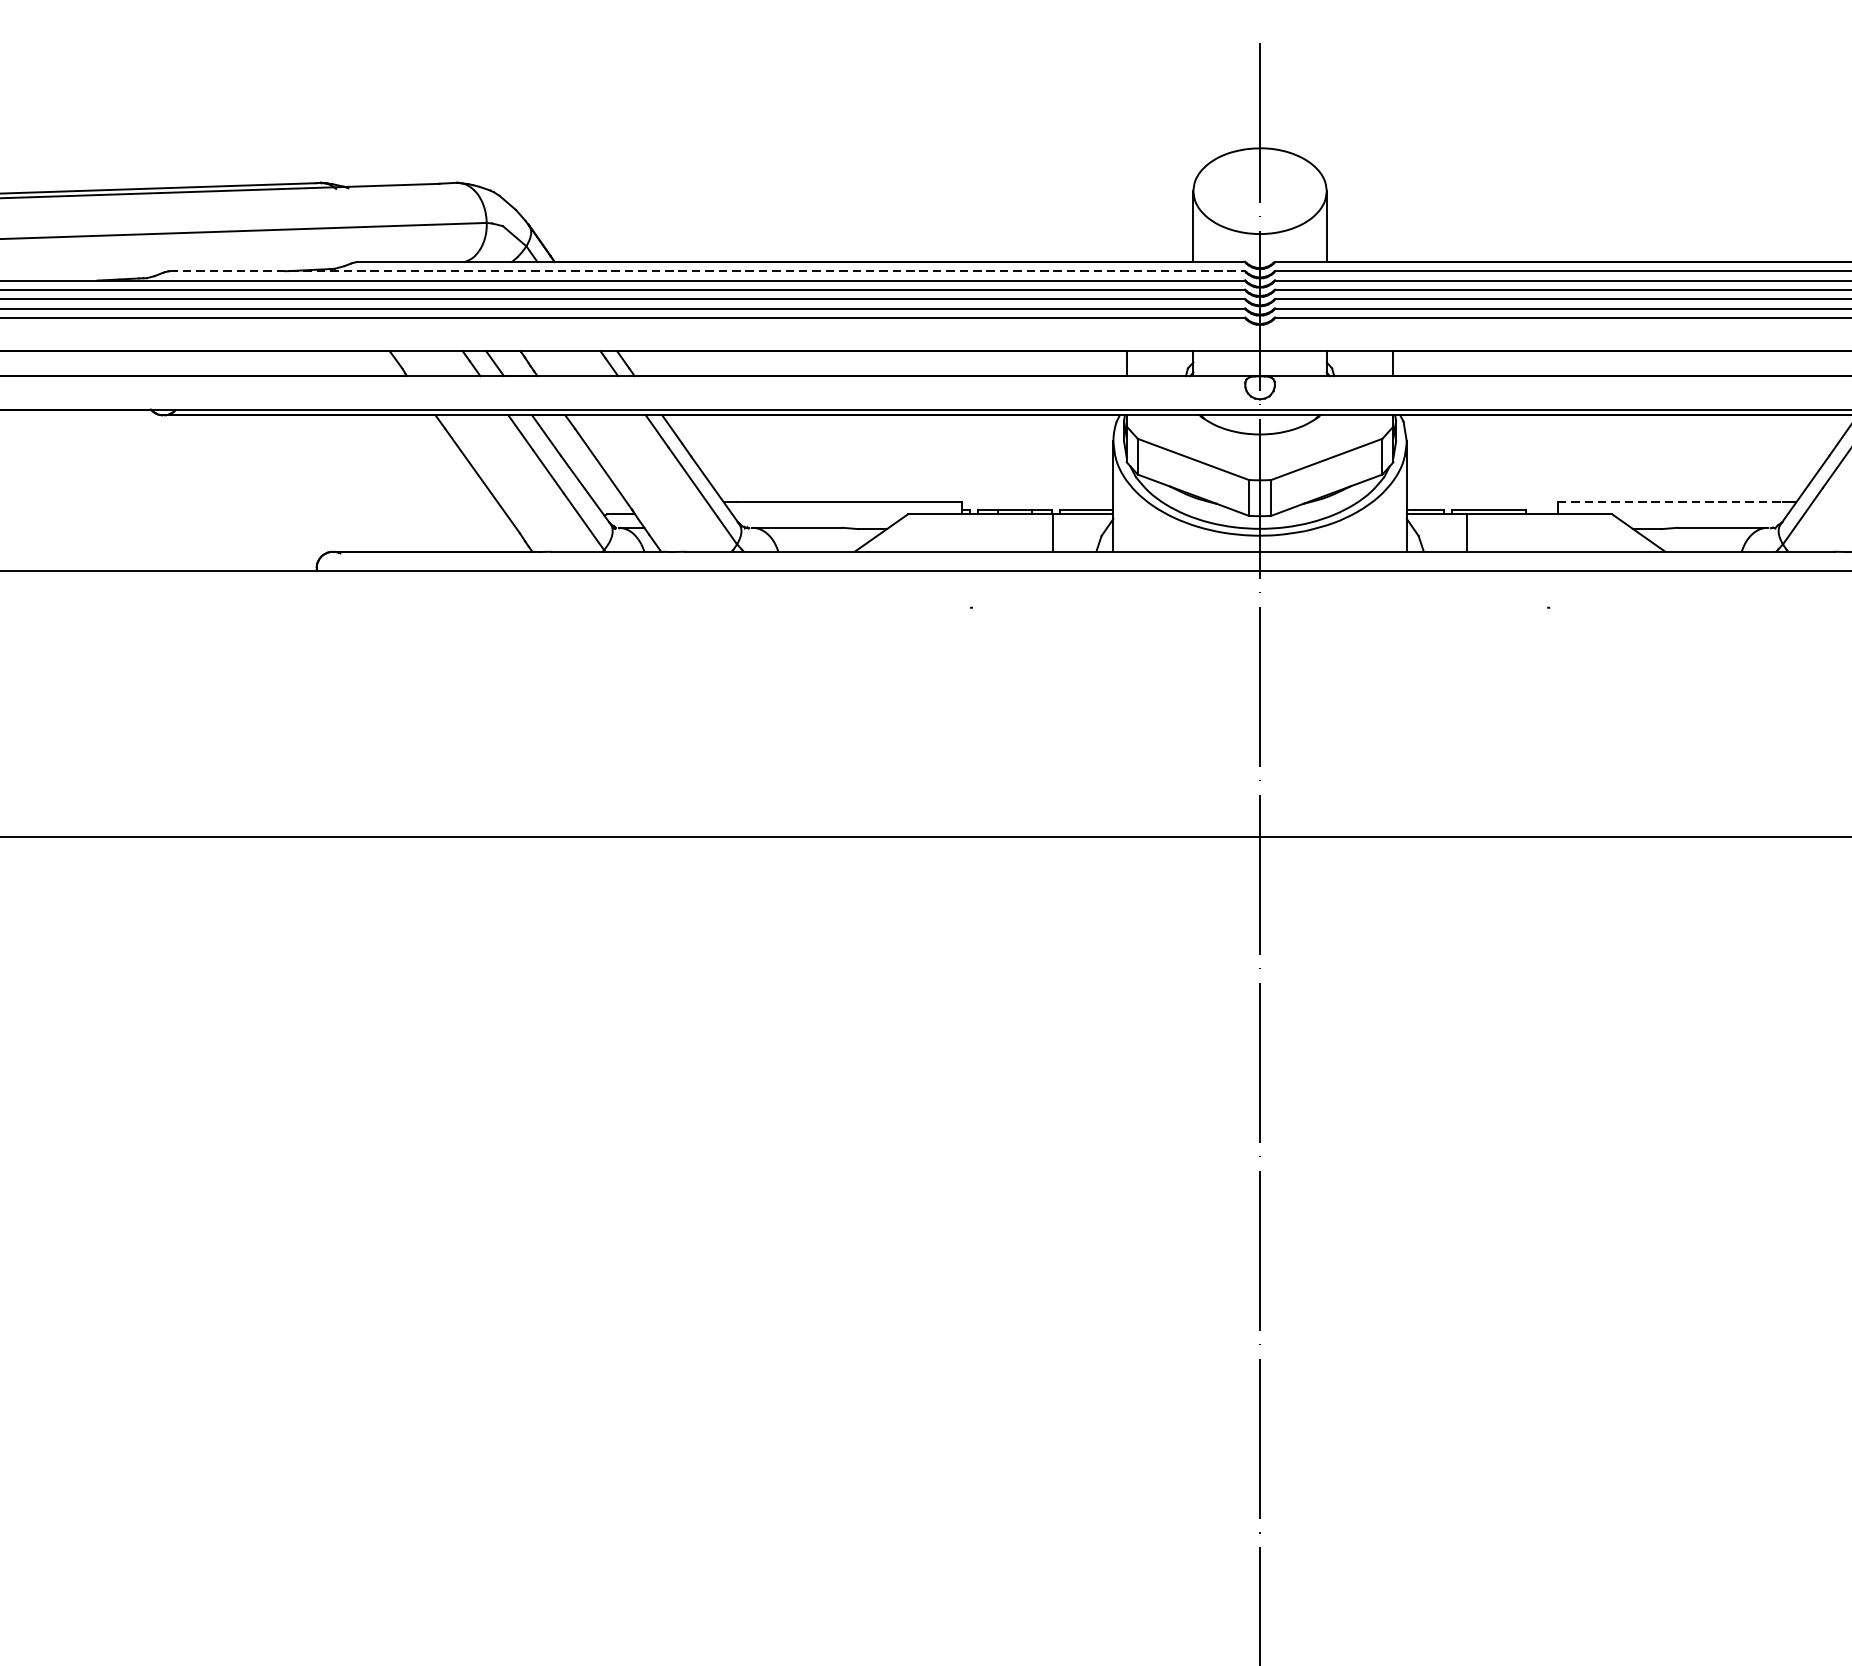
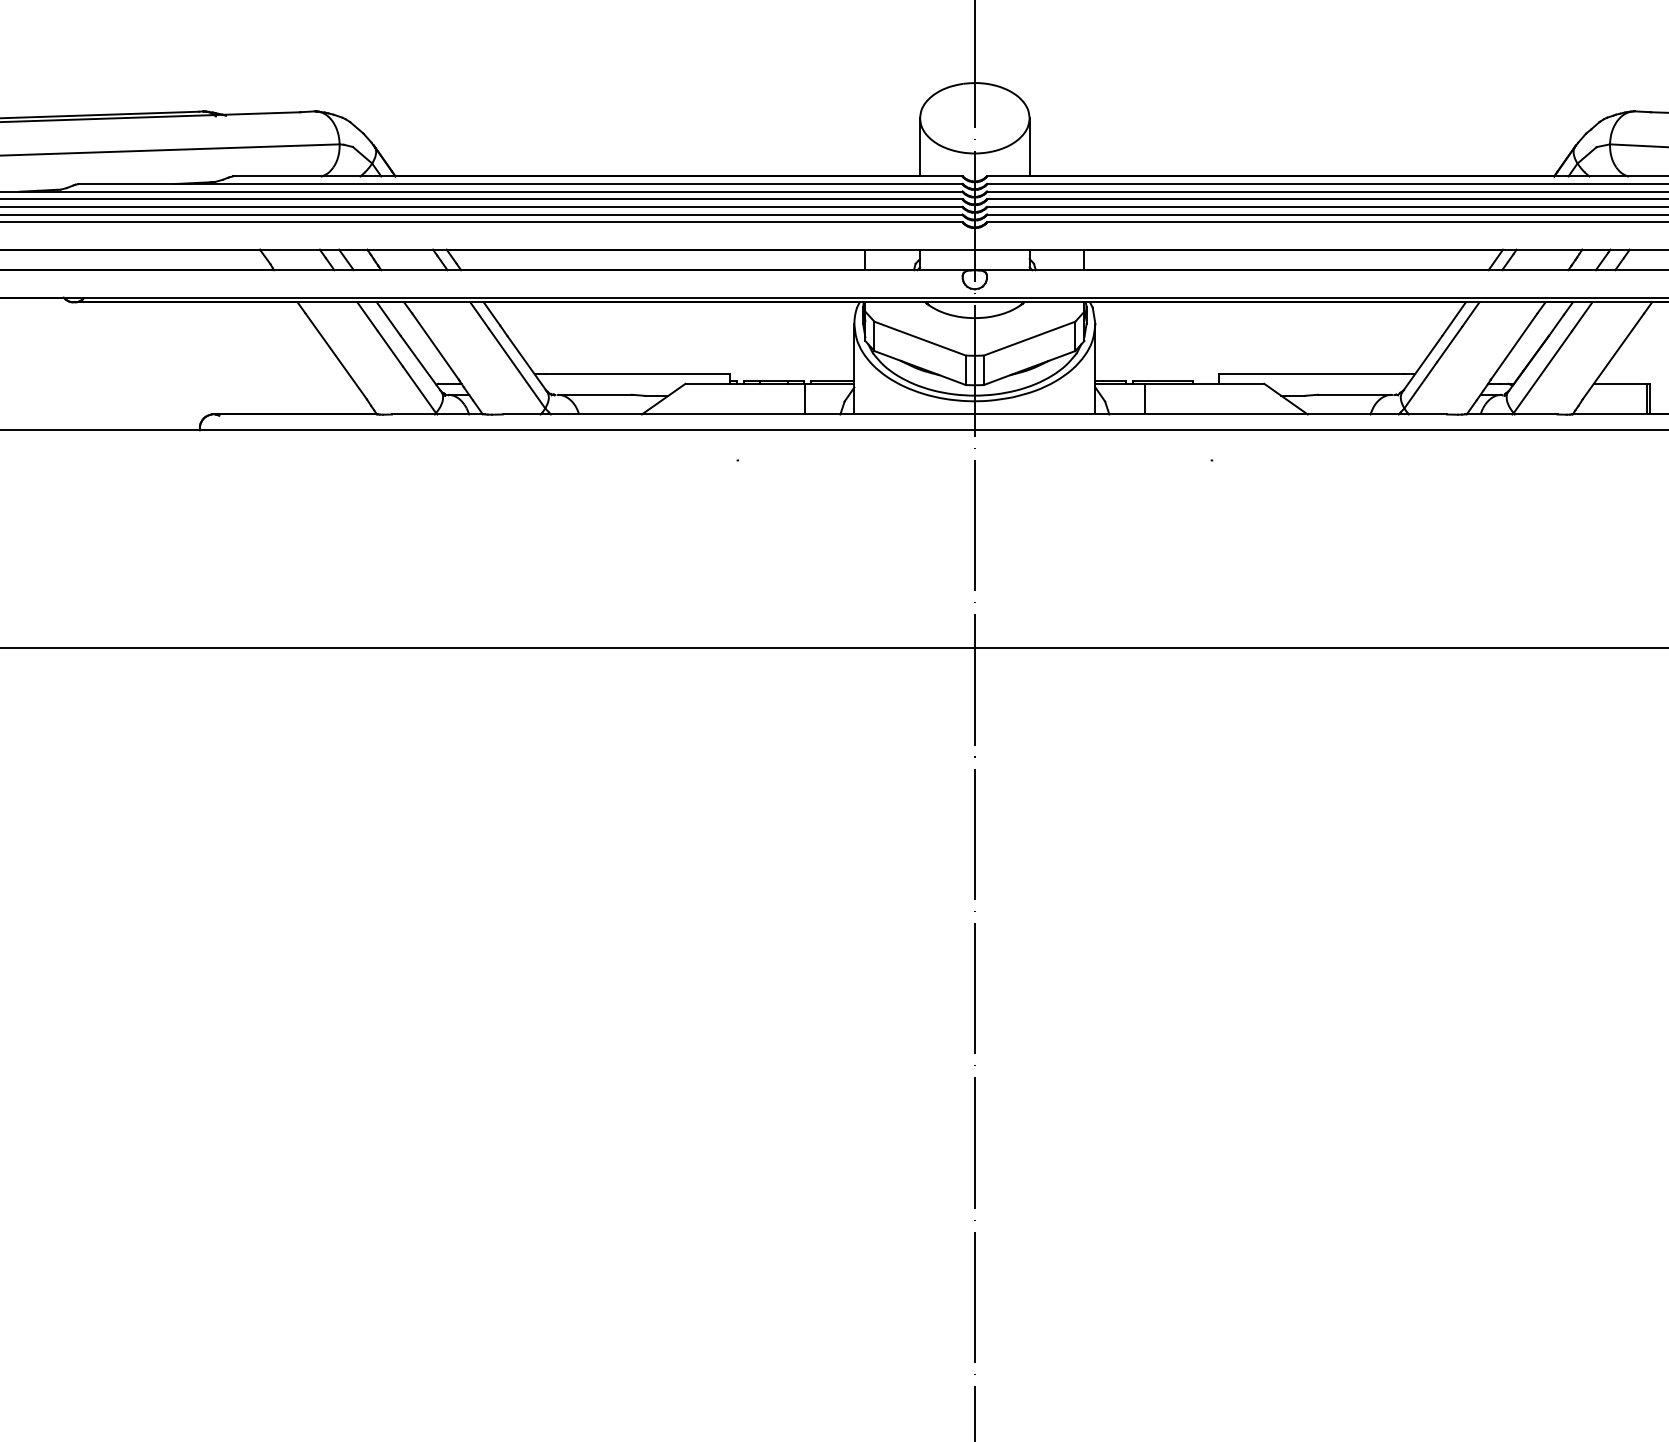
line: (706, 271) -> (520, 184), dashed -> solid
line: (1671, 501) -> (1312, 373), dashed -> solid

